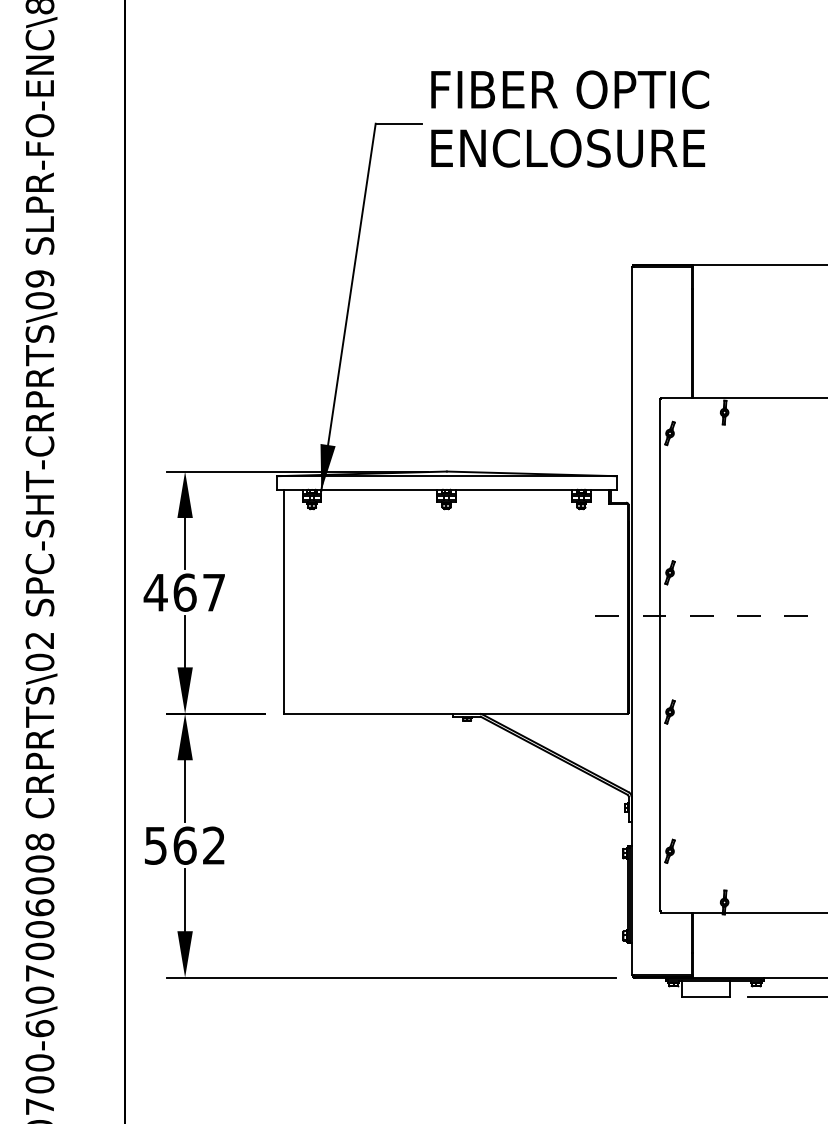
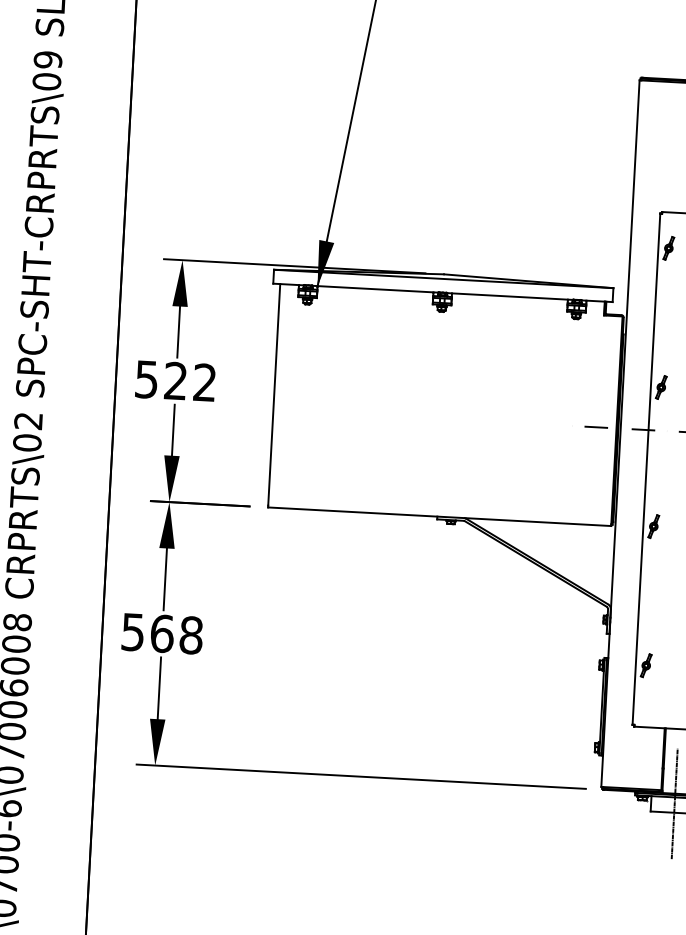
text: (183, 592) -> (174, 380), 467 -> 522
text: (213, 845) -> (190, 635), 562 -> 568
line: (705, 987) -> (674, 803), added

